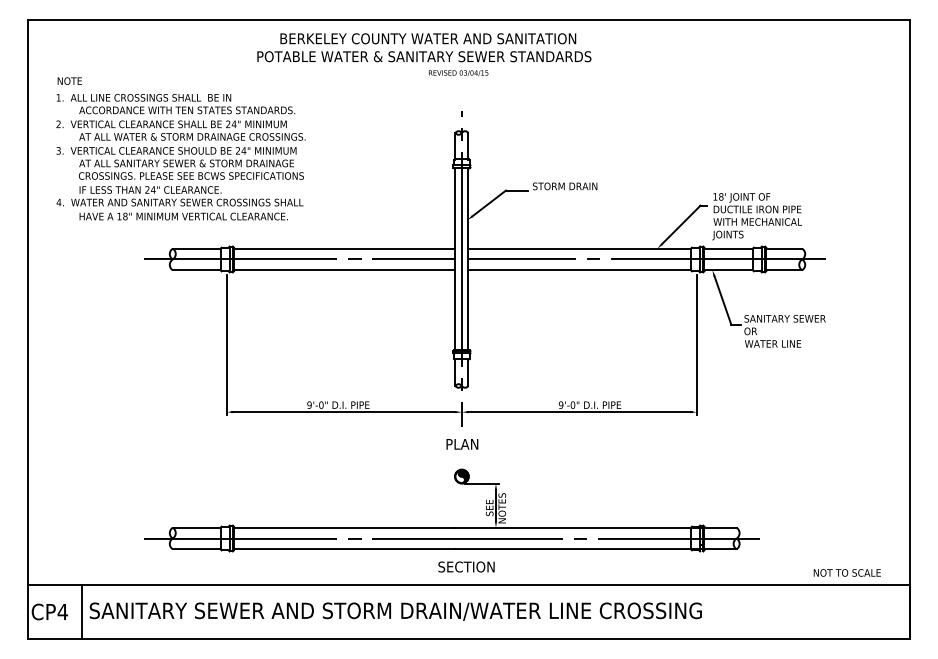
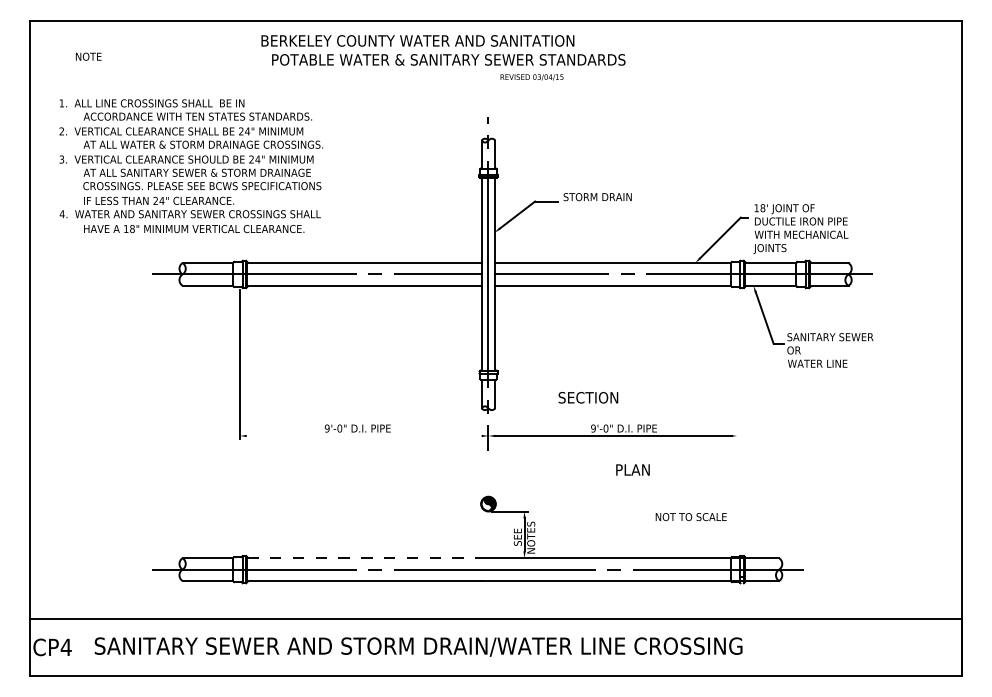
text: (427, 38) -> (417, 40), moved
text: (458, 73) -> (531, 77), moved
text: (69, 80) -> (88, 56), moved
line: (696, 344) -> (736, 364), removed
line: (342, 411) -> (362, 435), removed
text: (461, 443) -> (632, 469), moved
line: (344, 527) -> (364, 558), solid -> dashed
text: (466, 566) -> (588, 397), moved
text: (846, 573) -> (690, 517), moved
line: (81, 611) -> (86, 646), removed

